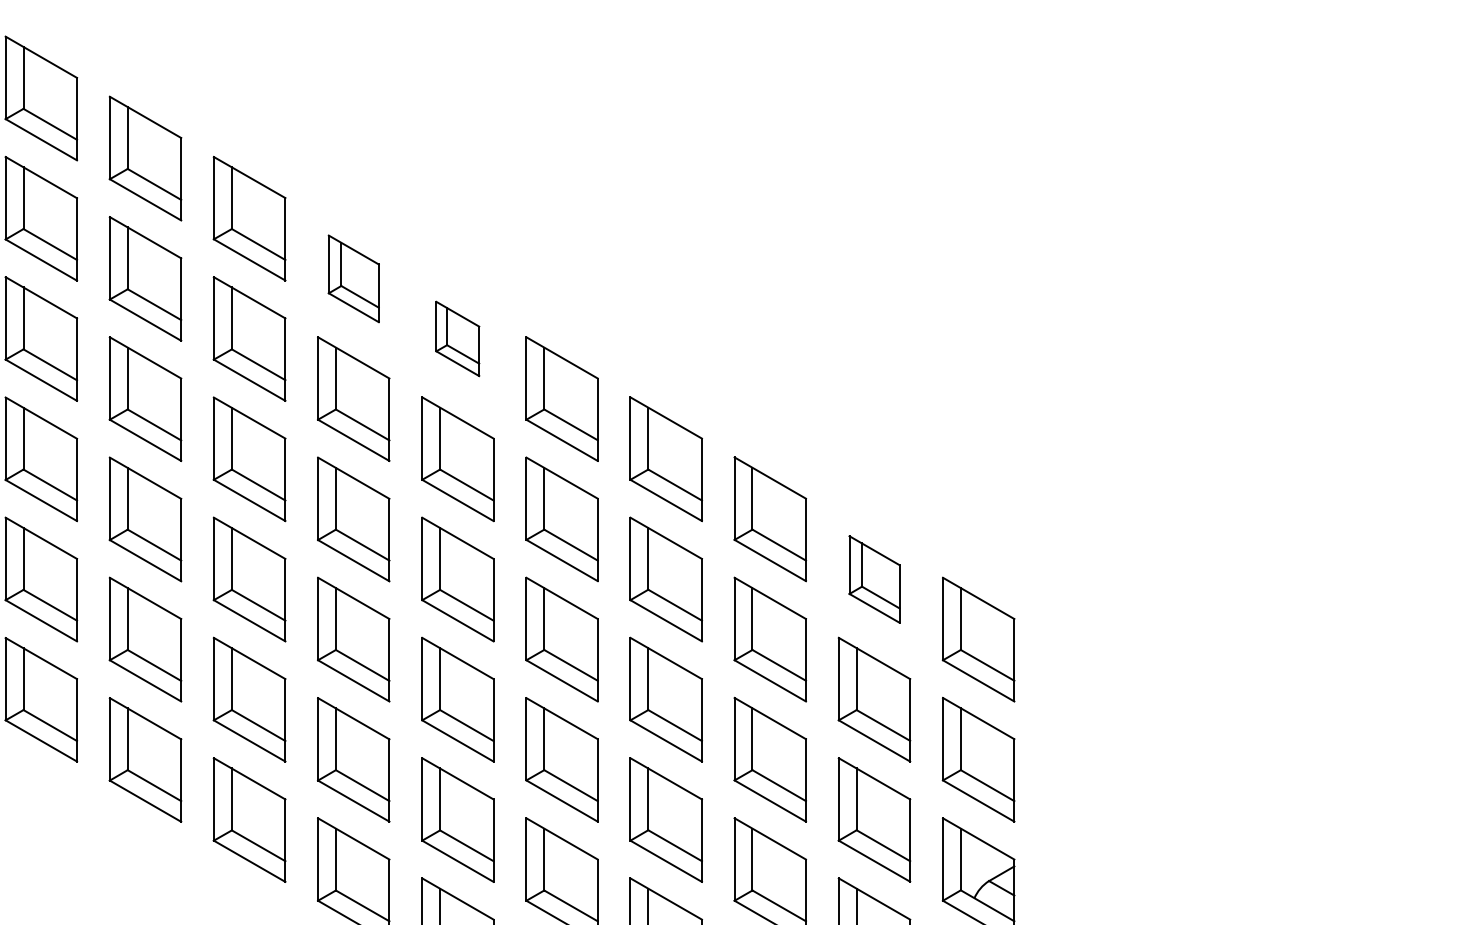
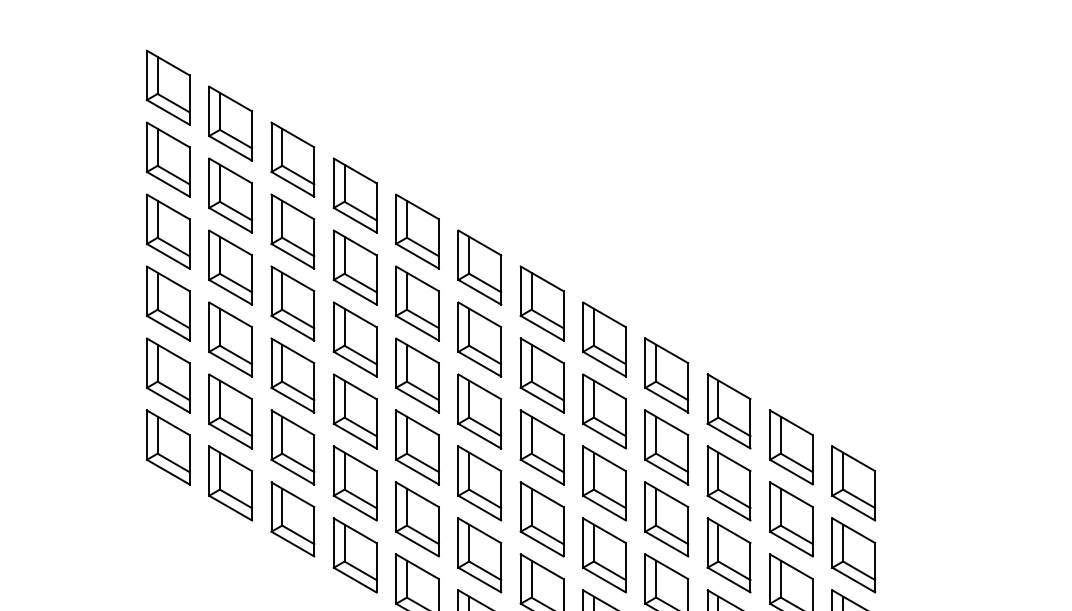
part: (353, 278) -> (479, 267), size x1.43
part: (456, 338) -> (541, 303), size x1.67
part: (874, 579) -> (791, 447), size x1.43

